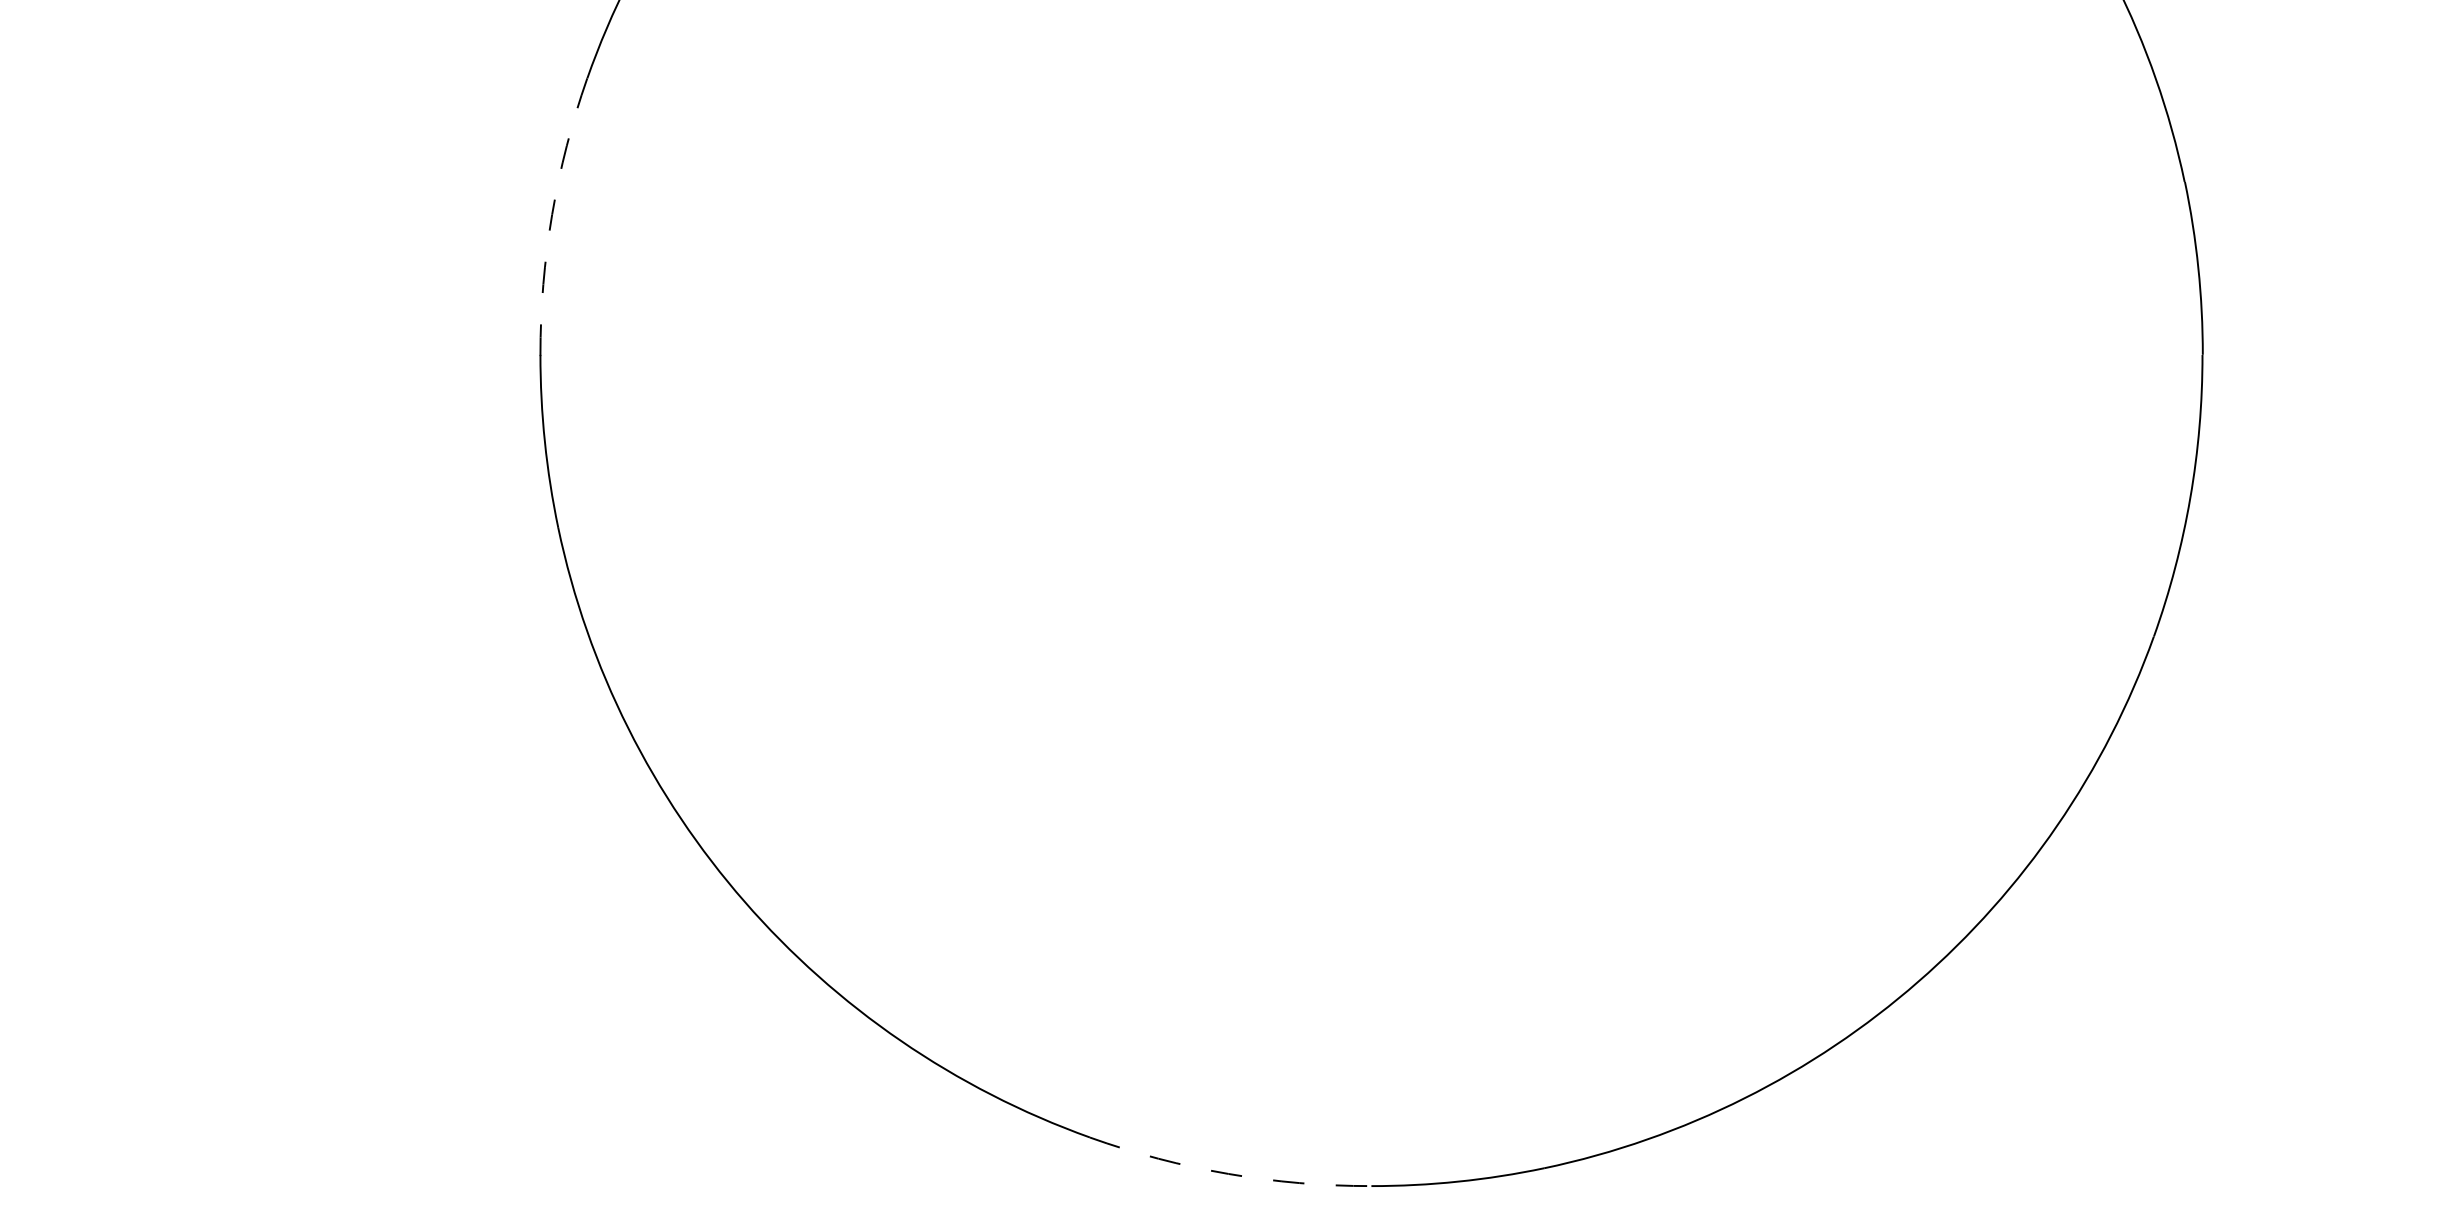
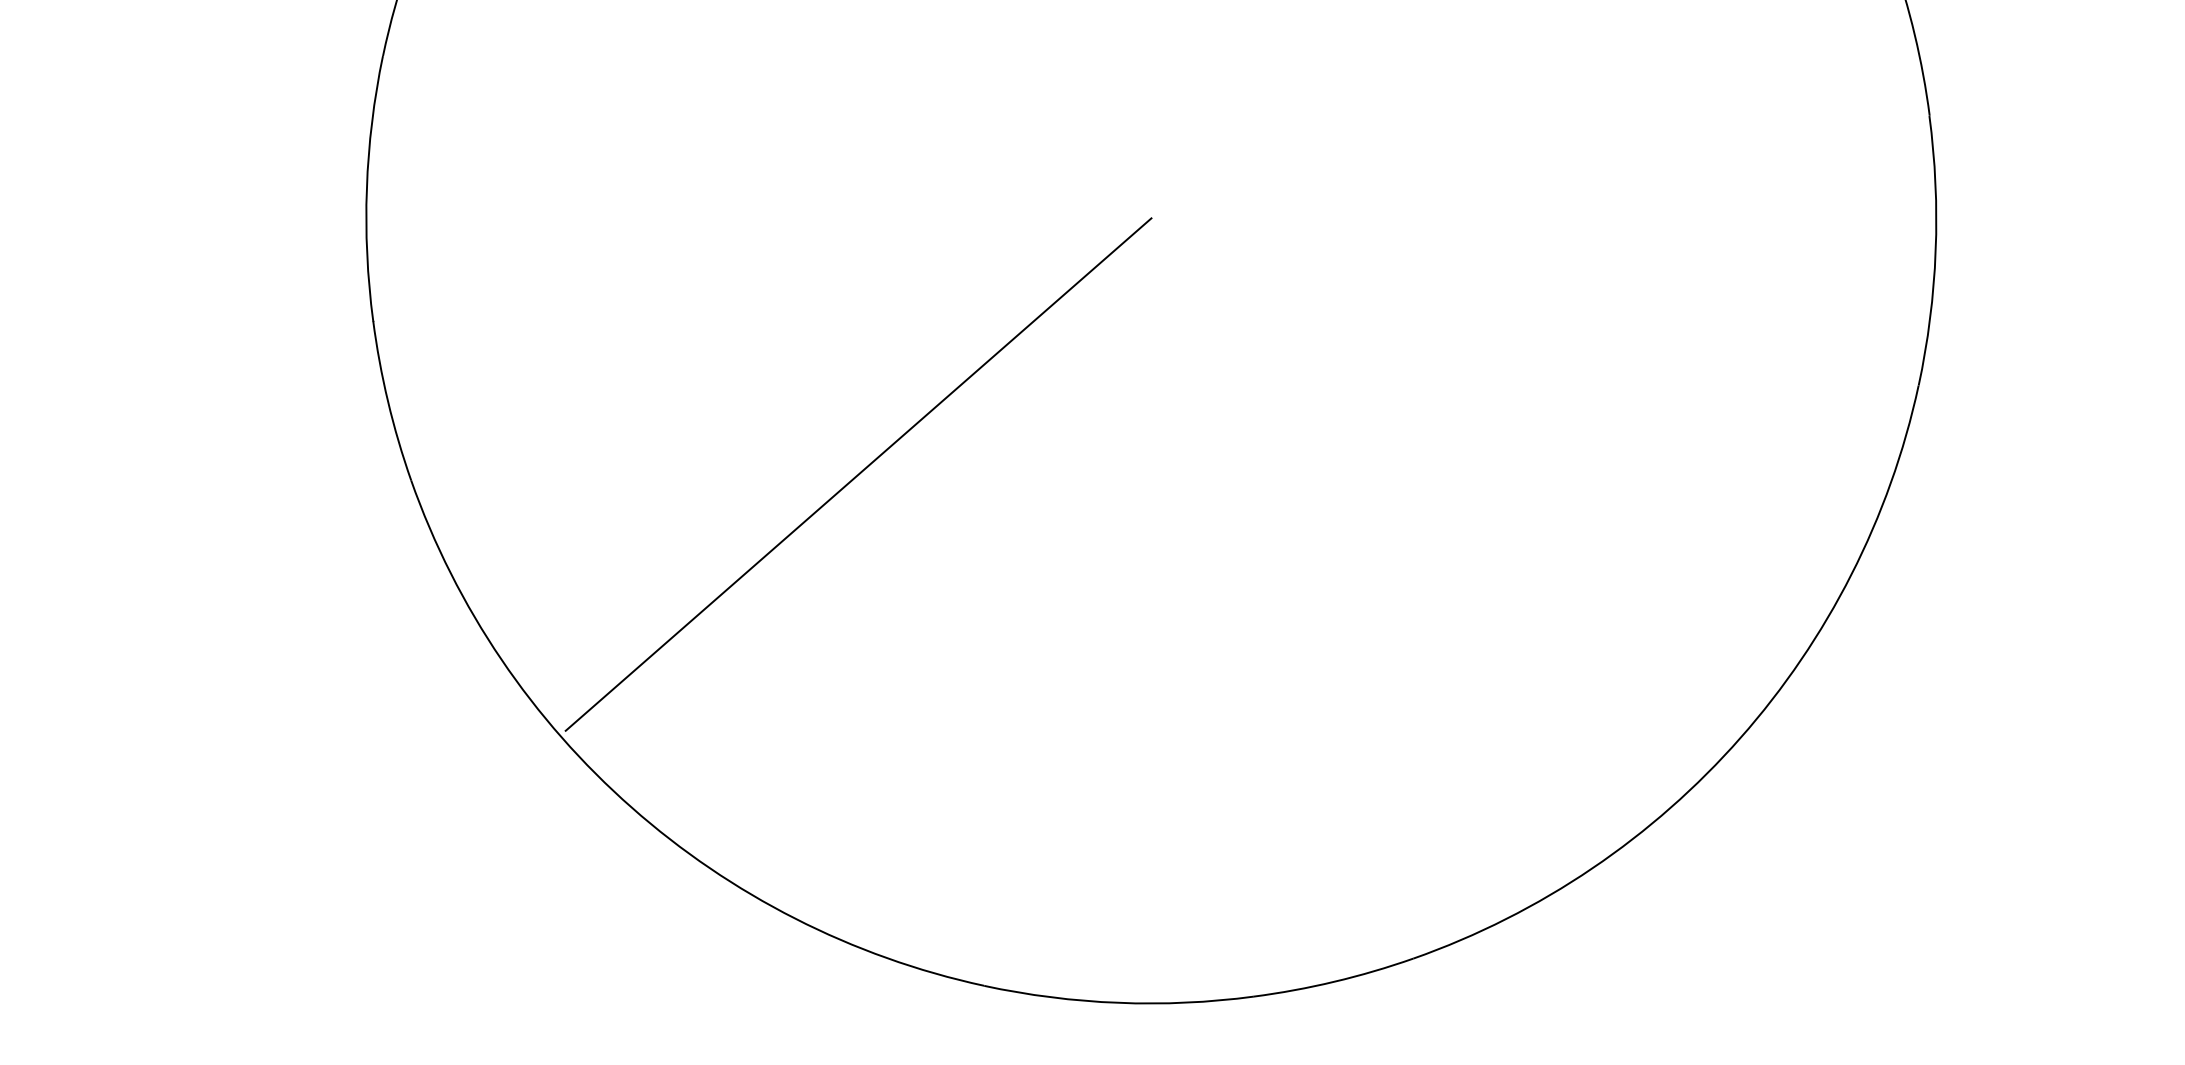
arc: (552, 214) -> (367, 187), dashed -> solid
line: (1028, 582) -> (858, 473), added
arc: (1228, 1173) -> (1118, 1002), dashed -> solid

